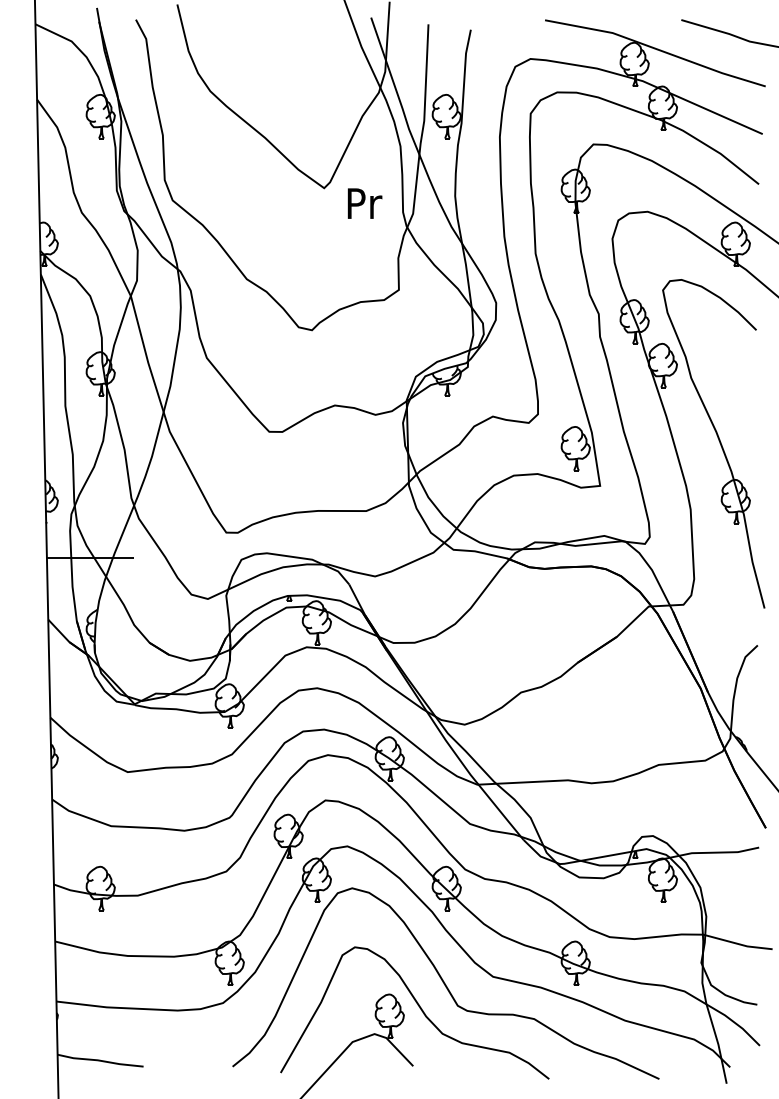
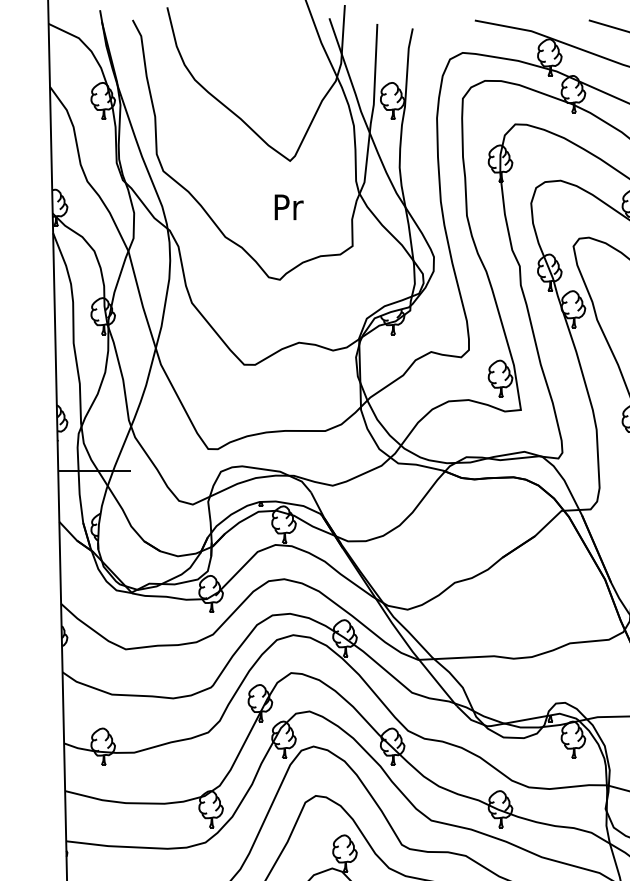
text: (364, 203) -> (288, 207), moved

